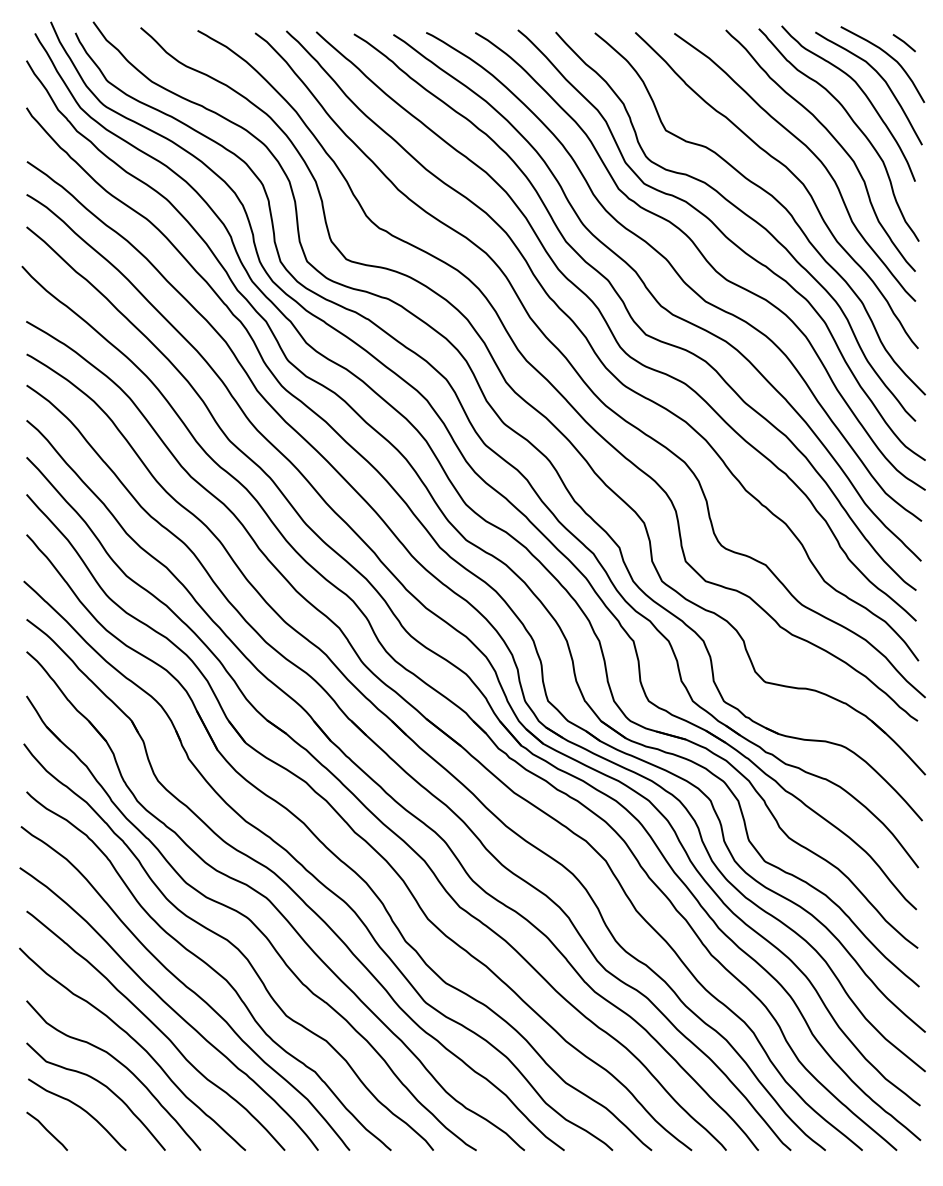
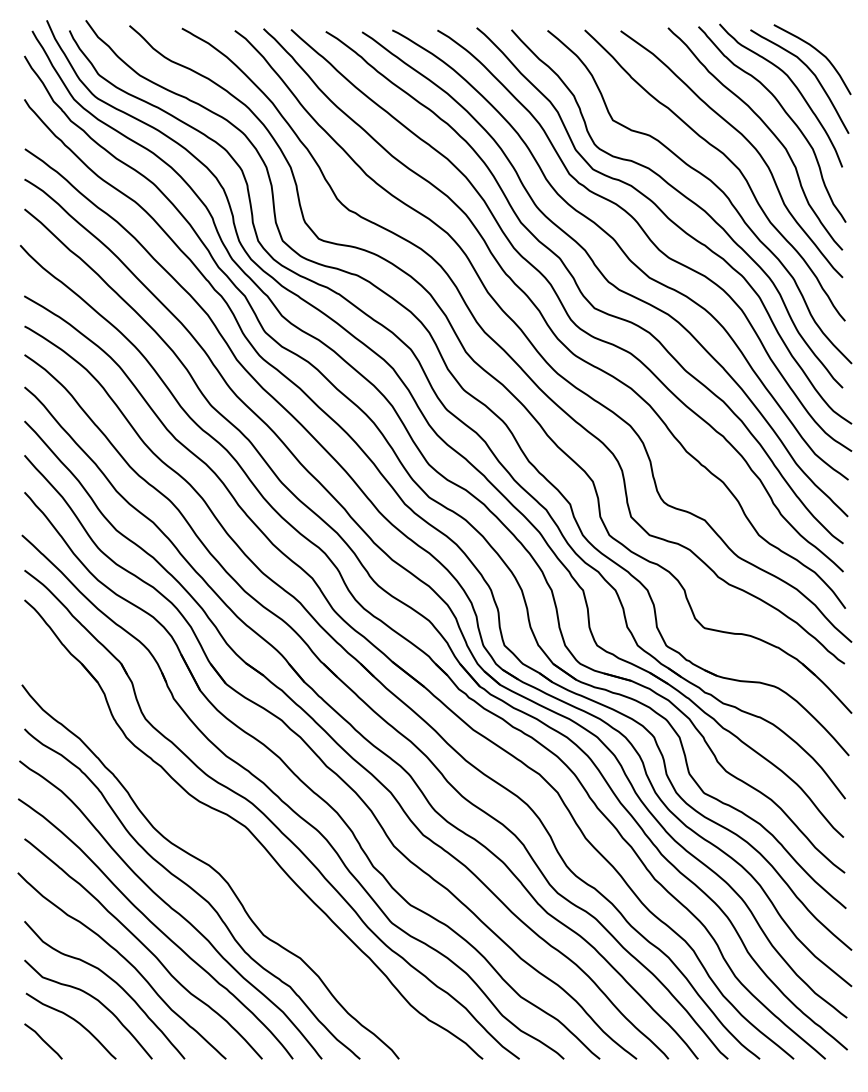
line: (904, 42) -> (832, 39), removed
part: (251, 922) -> (231, 849), removed

